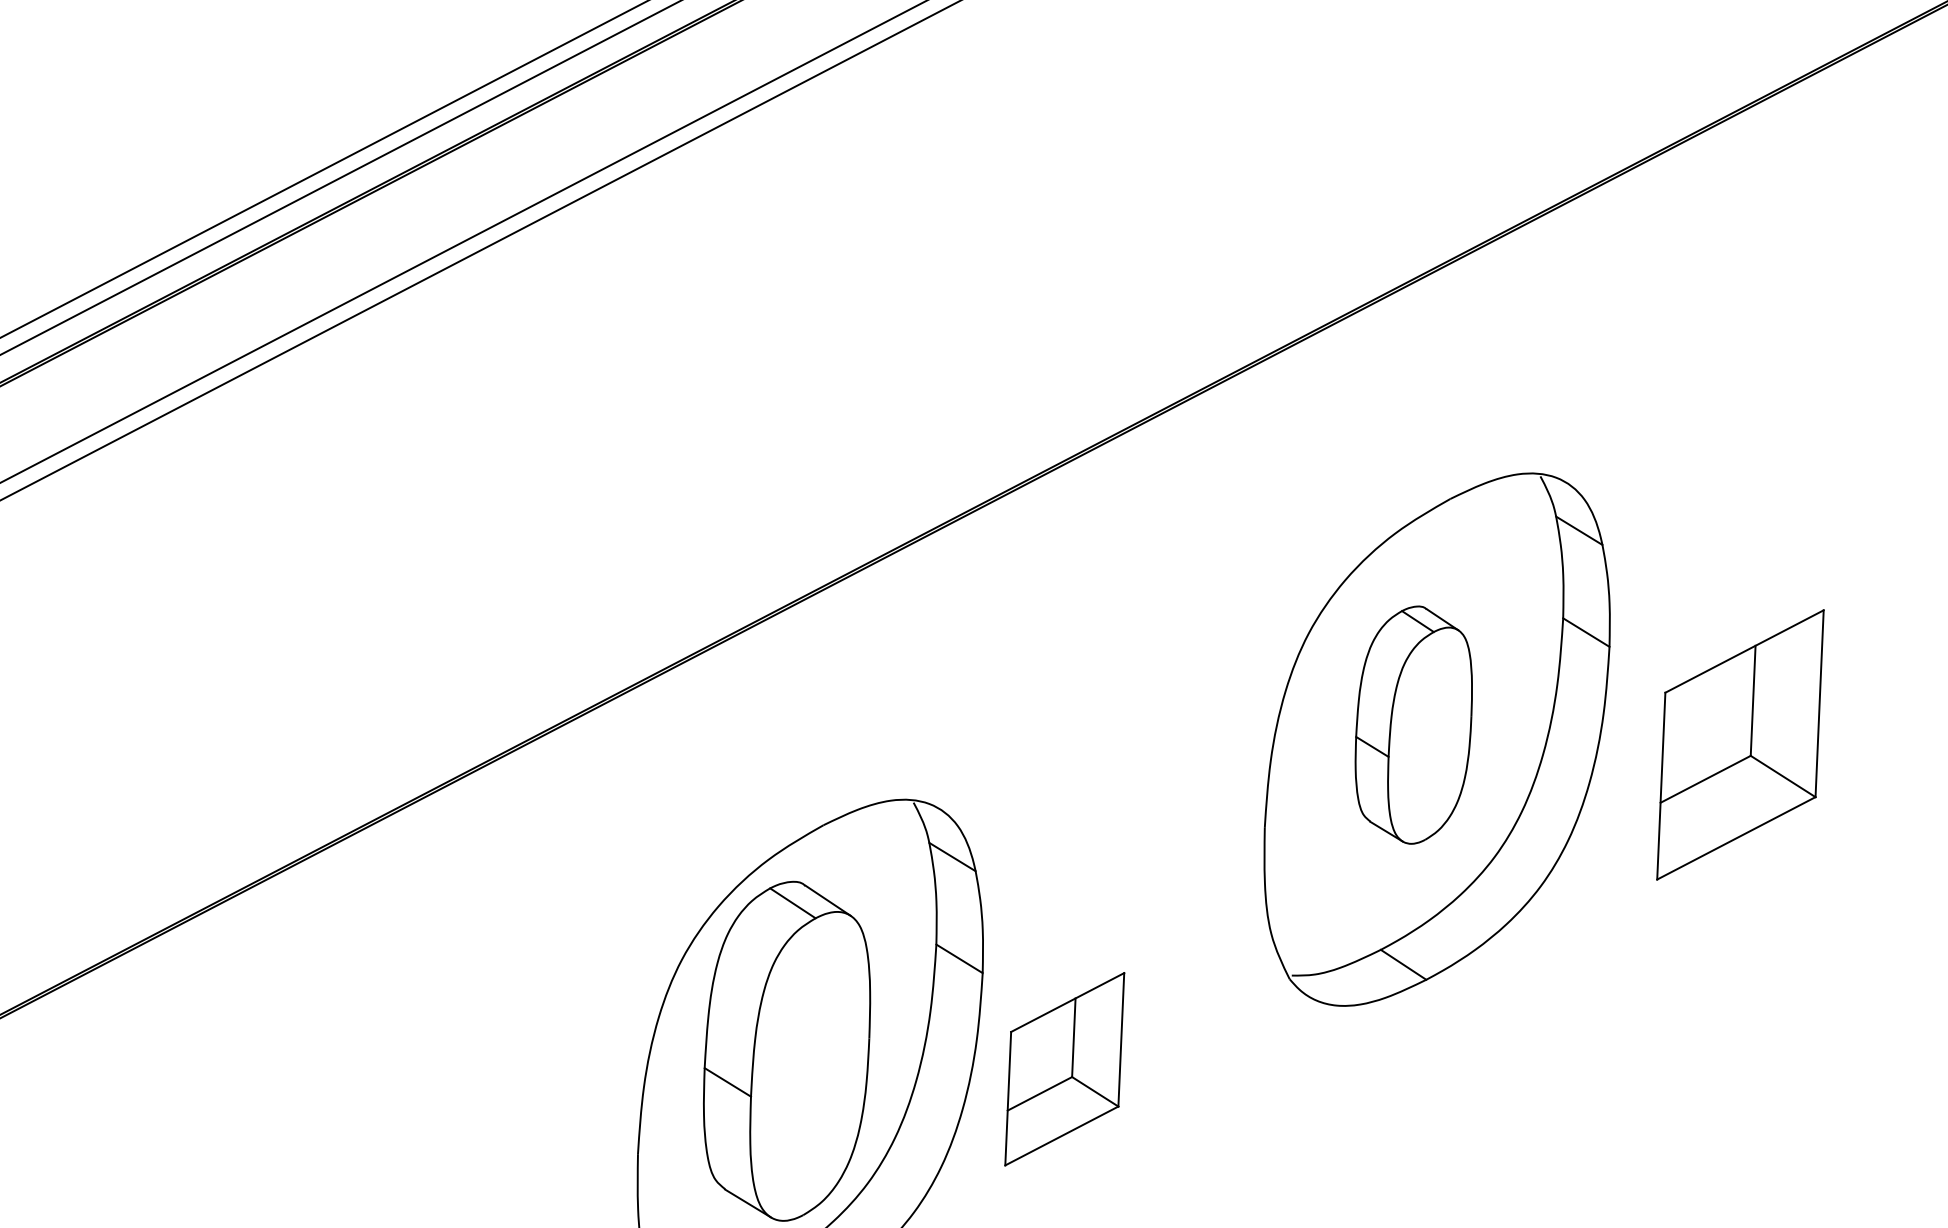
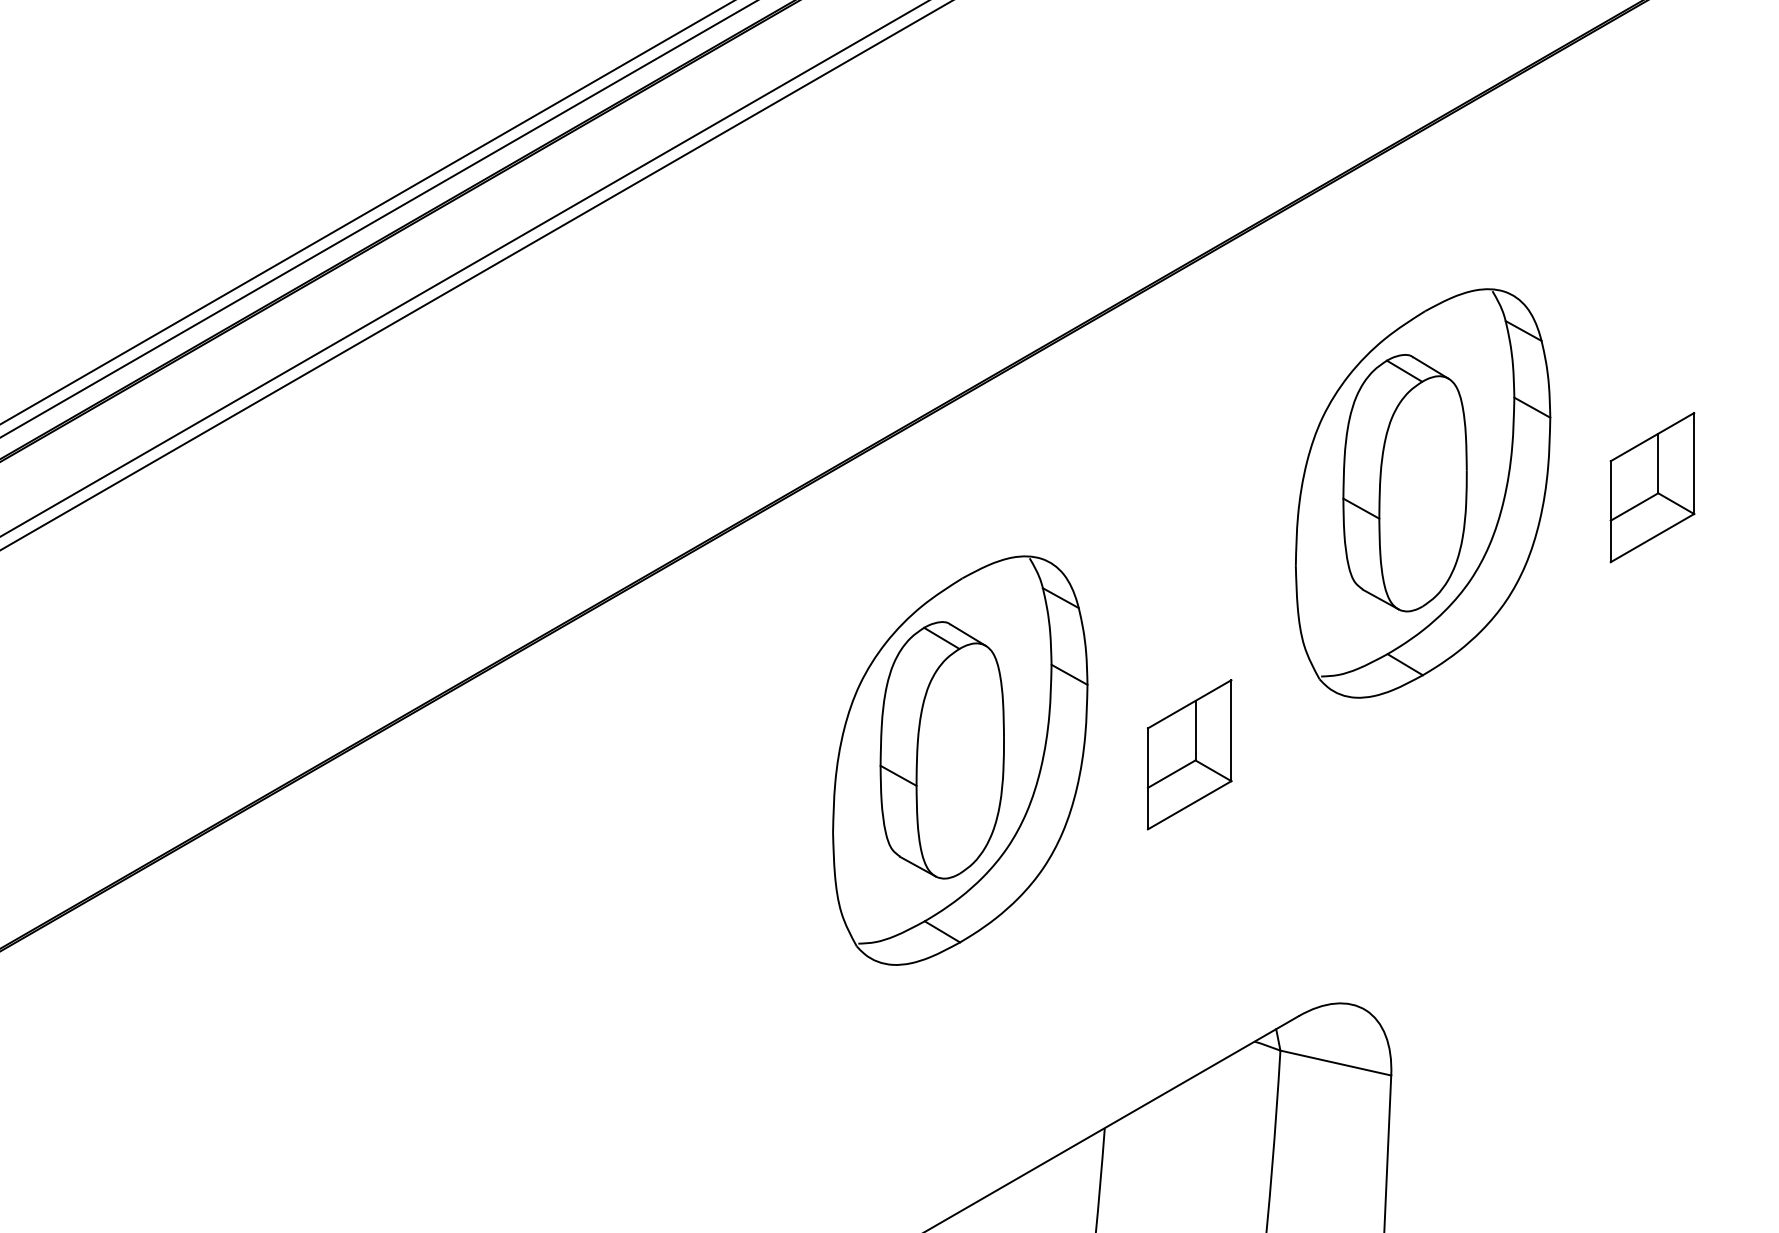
part: (1413, 725) -> (1404, 483), size x1.43
part: (1740, 744) -> (1652, 487), size x0.71
part: (1064, 1068) -> (1189, 754), moved

